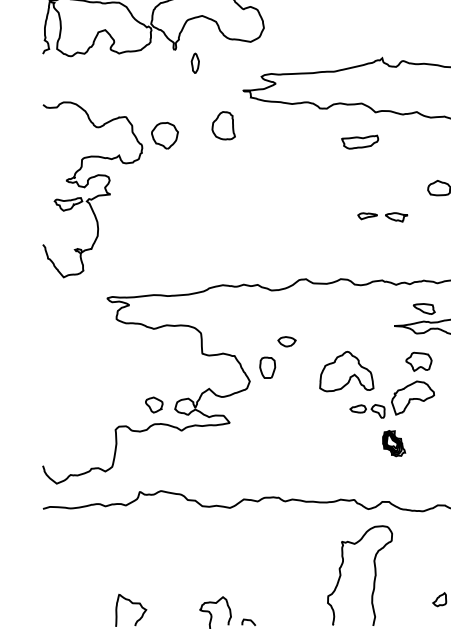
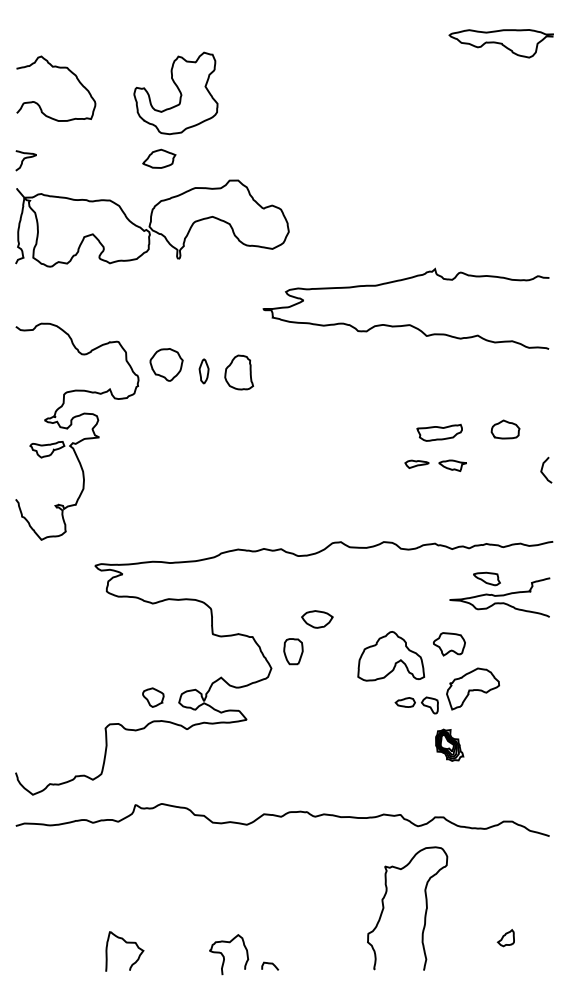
part: (194, 63) -> (203, 371), moved
part: (224, 125) -> (239, 372), moved
part: (359, 141) -> (439, 432), moved
part: (287, 341) -> (317, 619), size x1.43
part: (419, 362) -> (449, 644), moved

